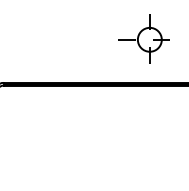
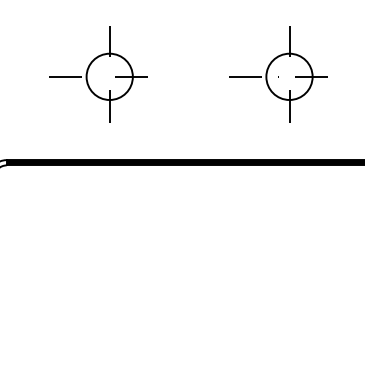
part: (50, 38) -> (97, 74), added

